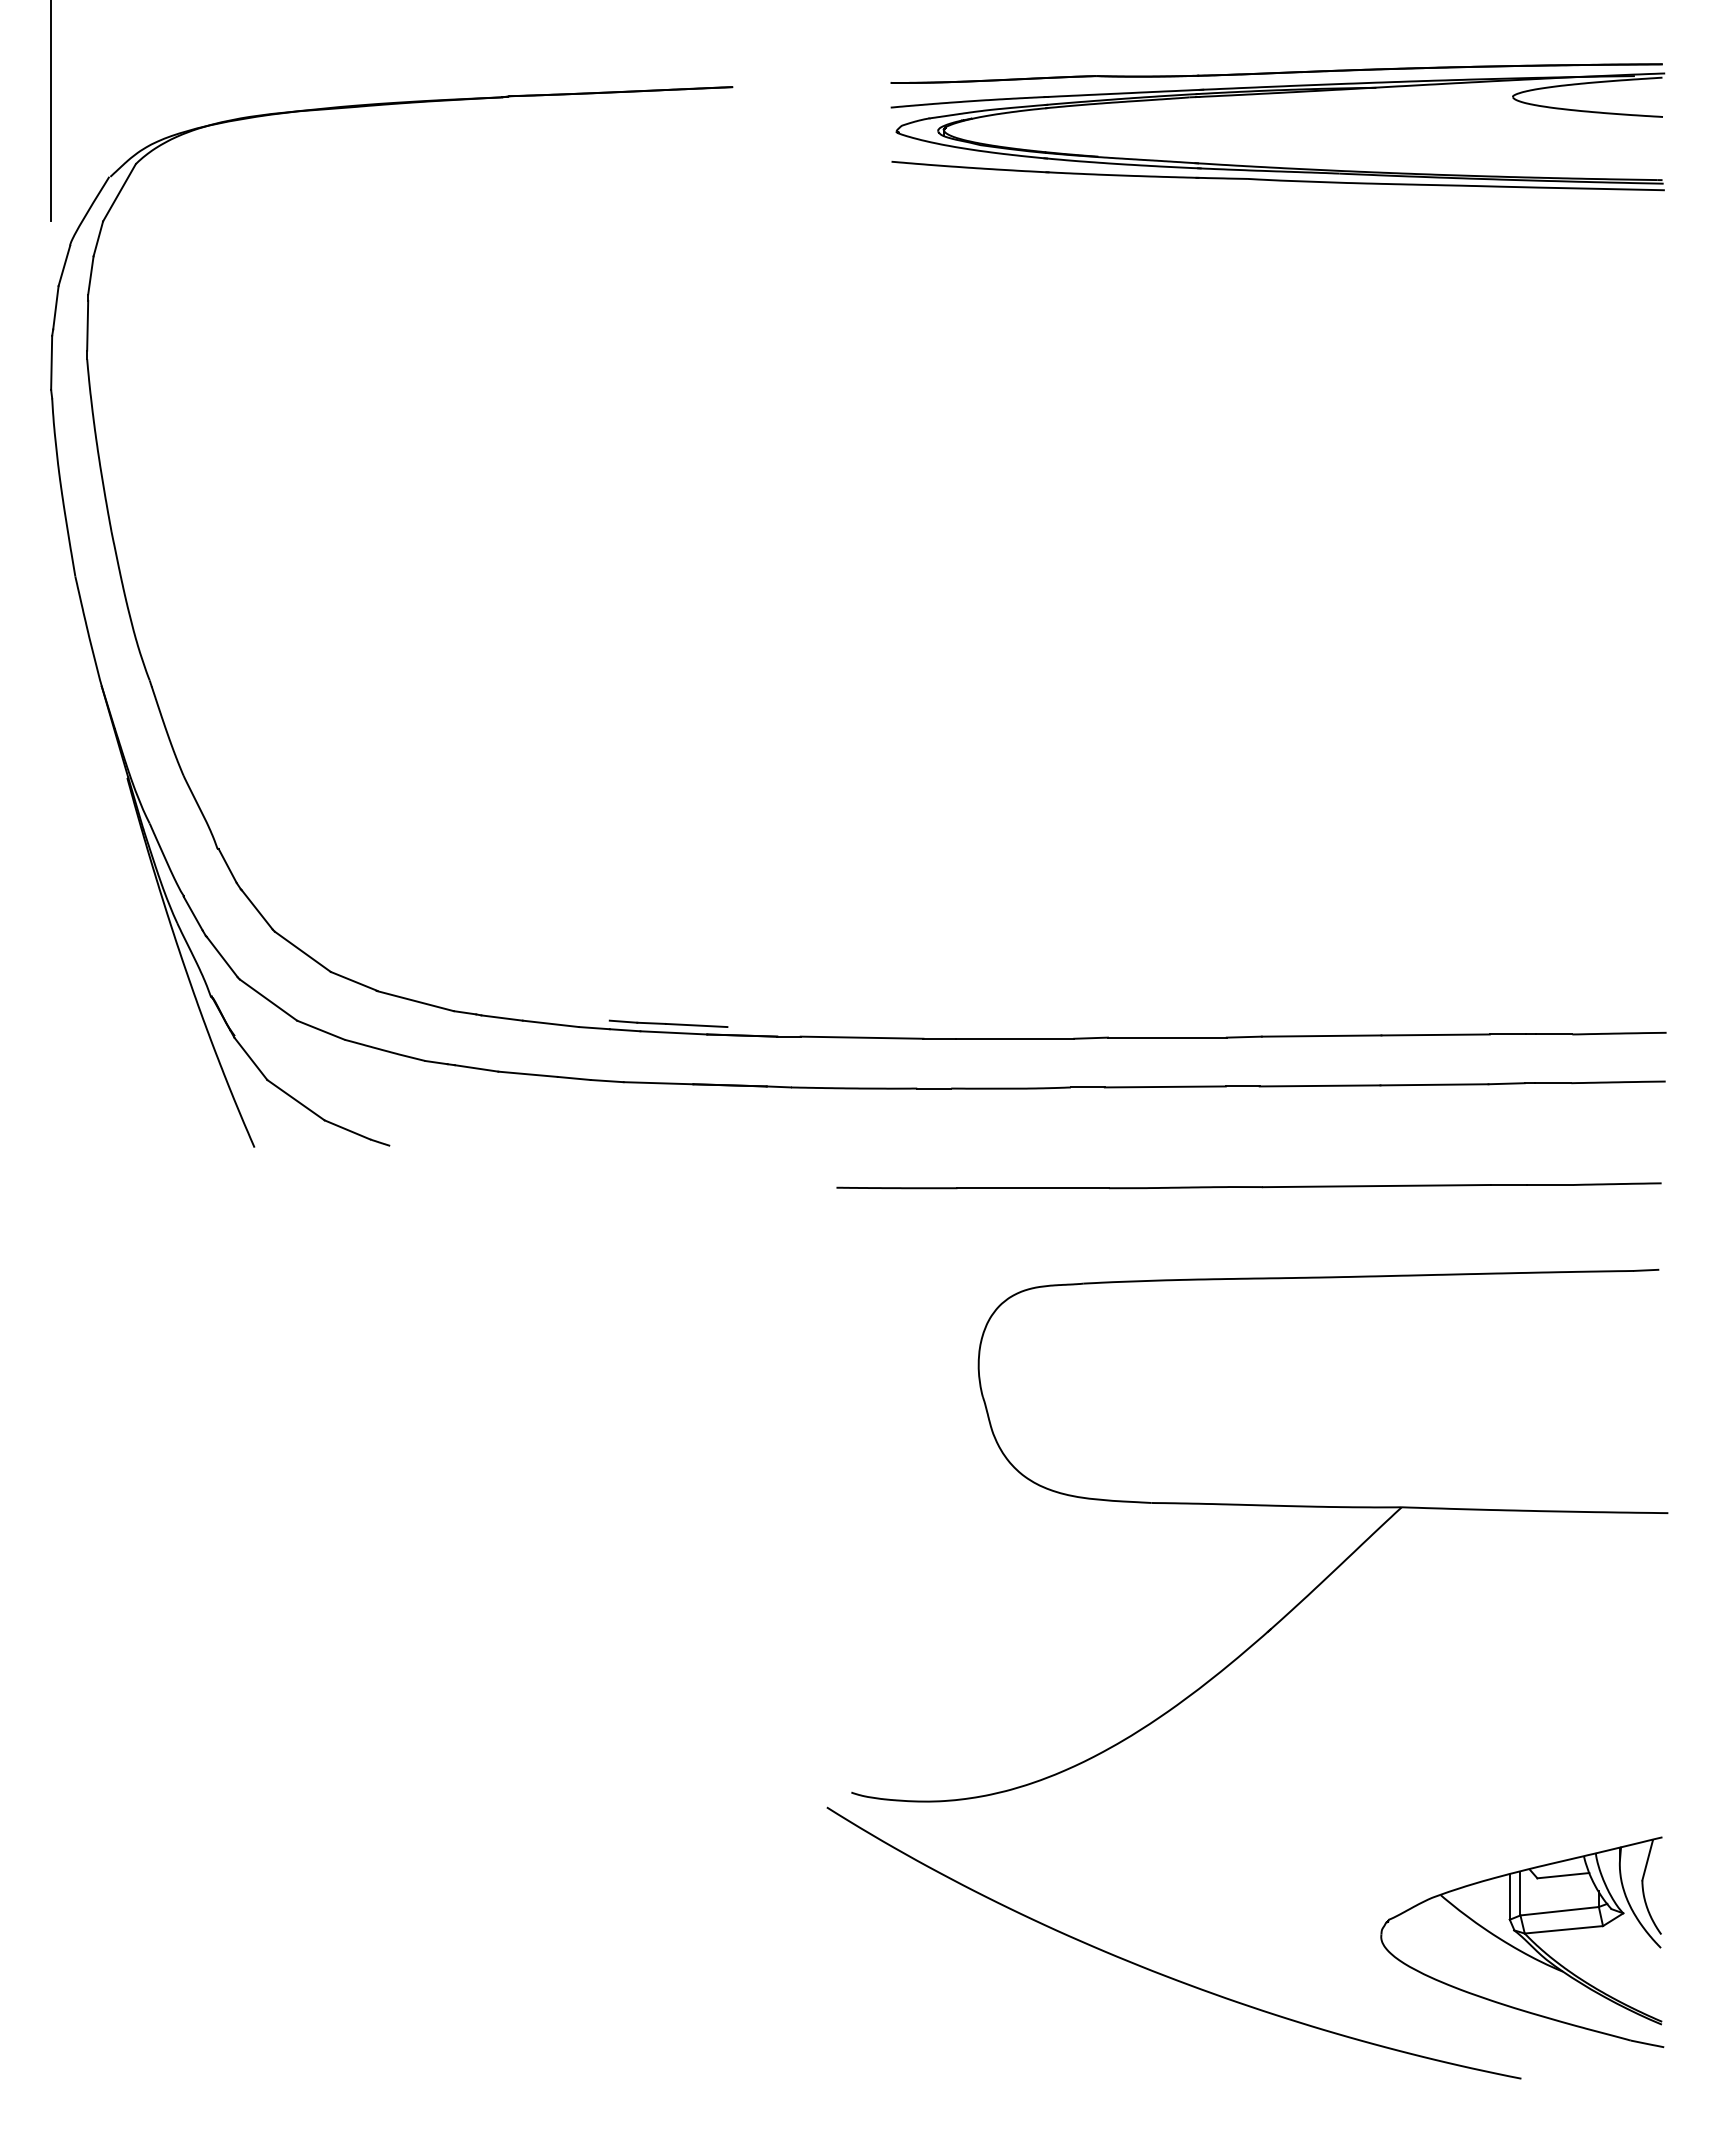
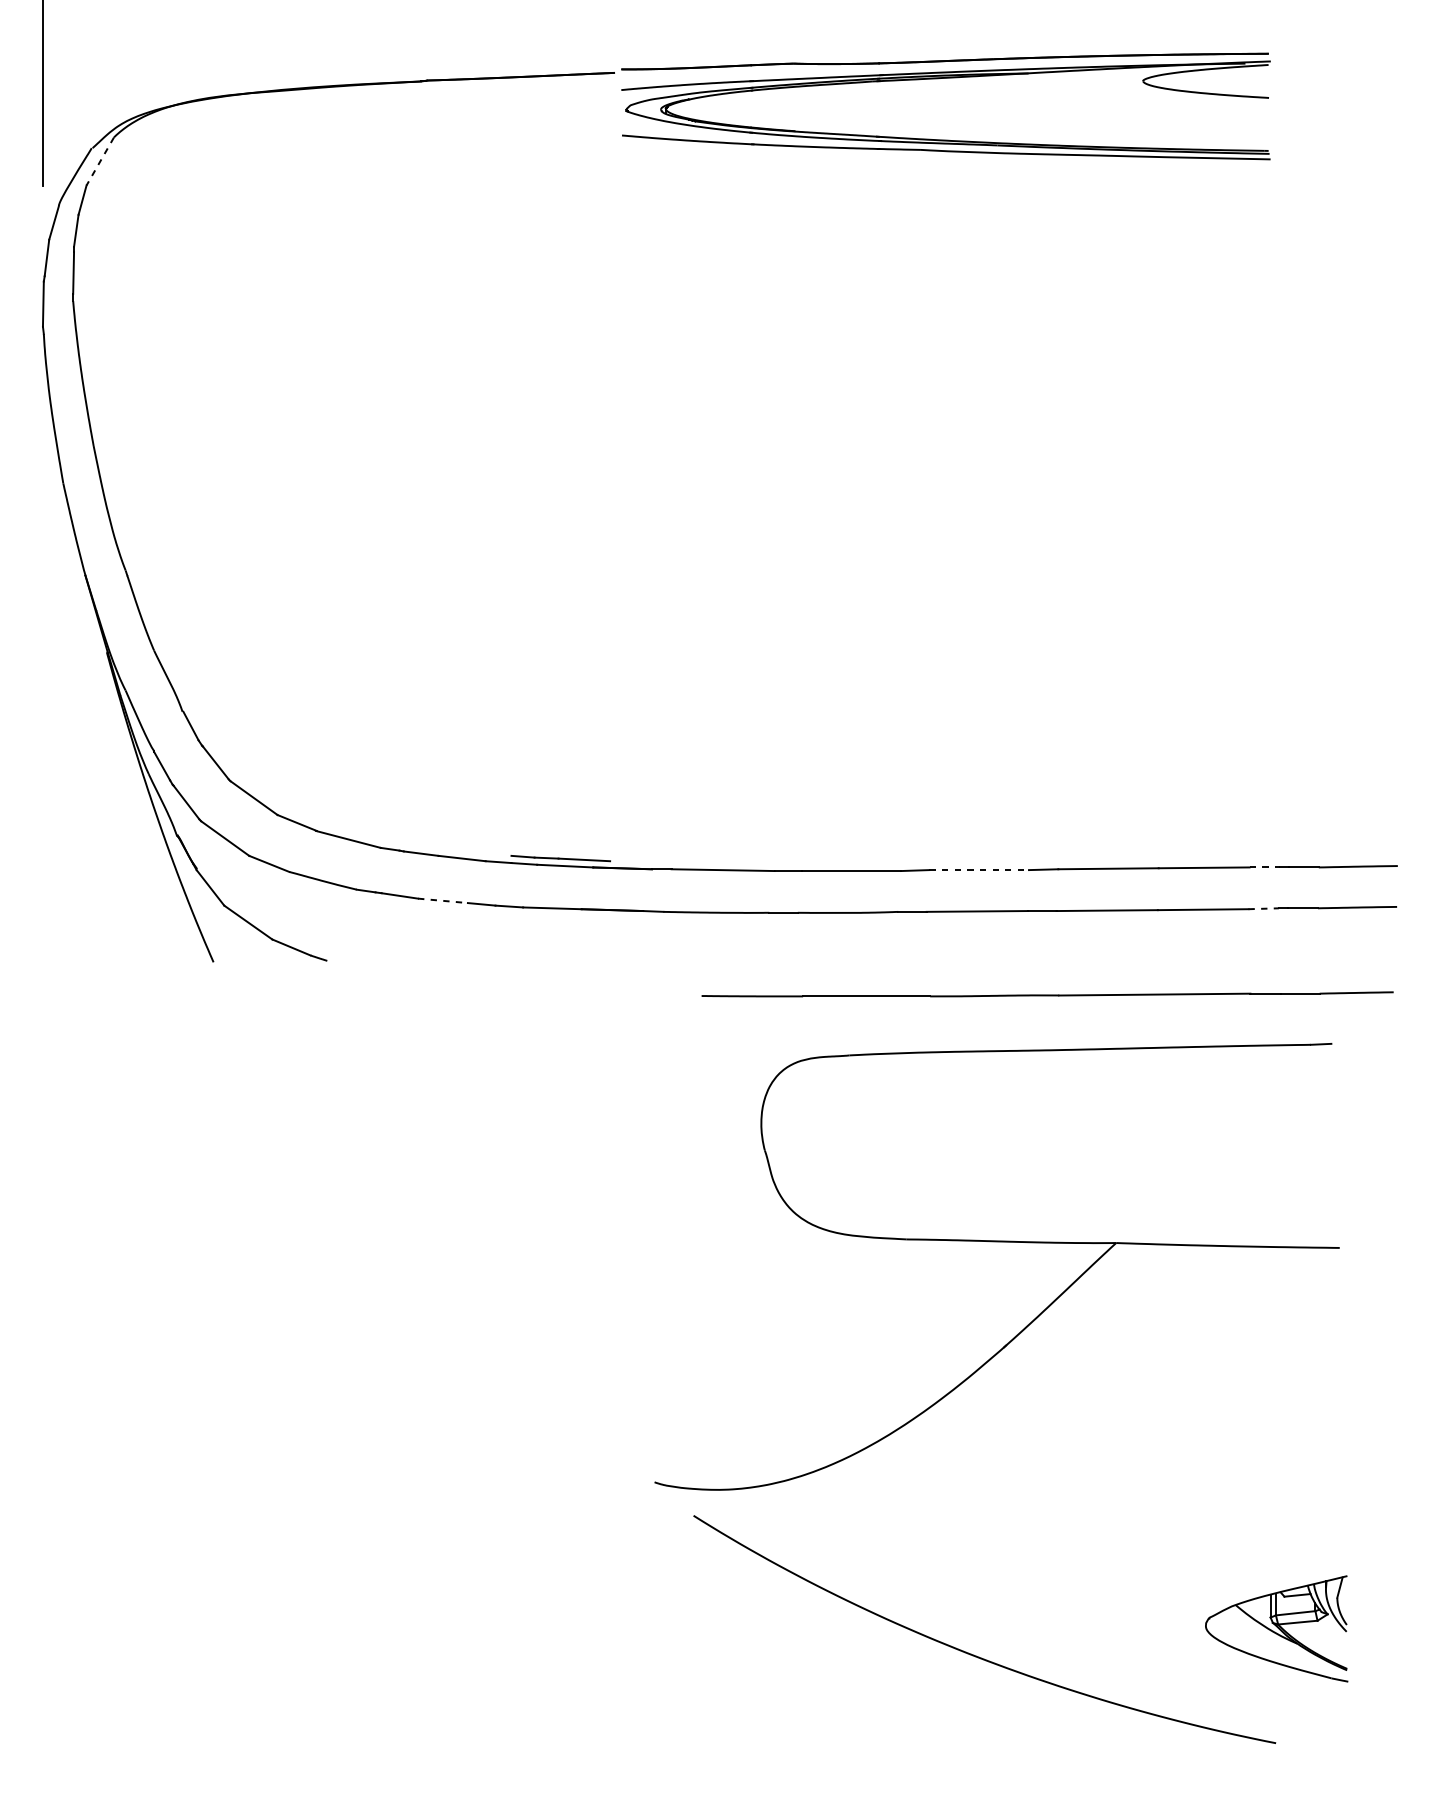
part: (1273, 94) -> (942, 79), moved
line: (119, 192) -> (100, 161), solid -> dashed
line: (1508, 1034) -> (1265, 867), solid -> dashed
line: (1167, 1037) -> (979, 869), solid -> dashed
line: (528, 1074) -> (443, 901), solid -> dashed
line: (1507, 1083) -> (1264, 908), solid -> dashed
part: (1259, 1506) -> (996, 1242), moved
part: (1522, 1942) -> (1276, 1629), size x0.6

